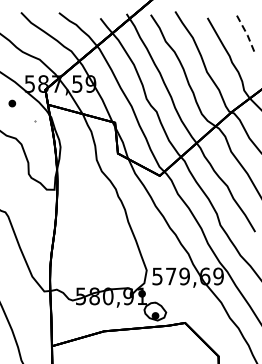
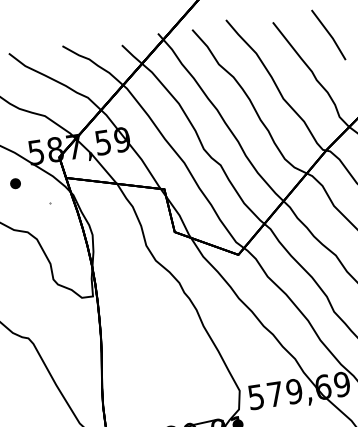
line: (246, 32) -> (330, 34), dashed -> solid

